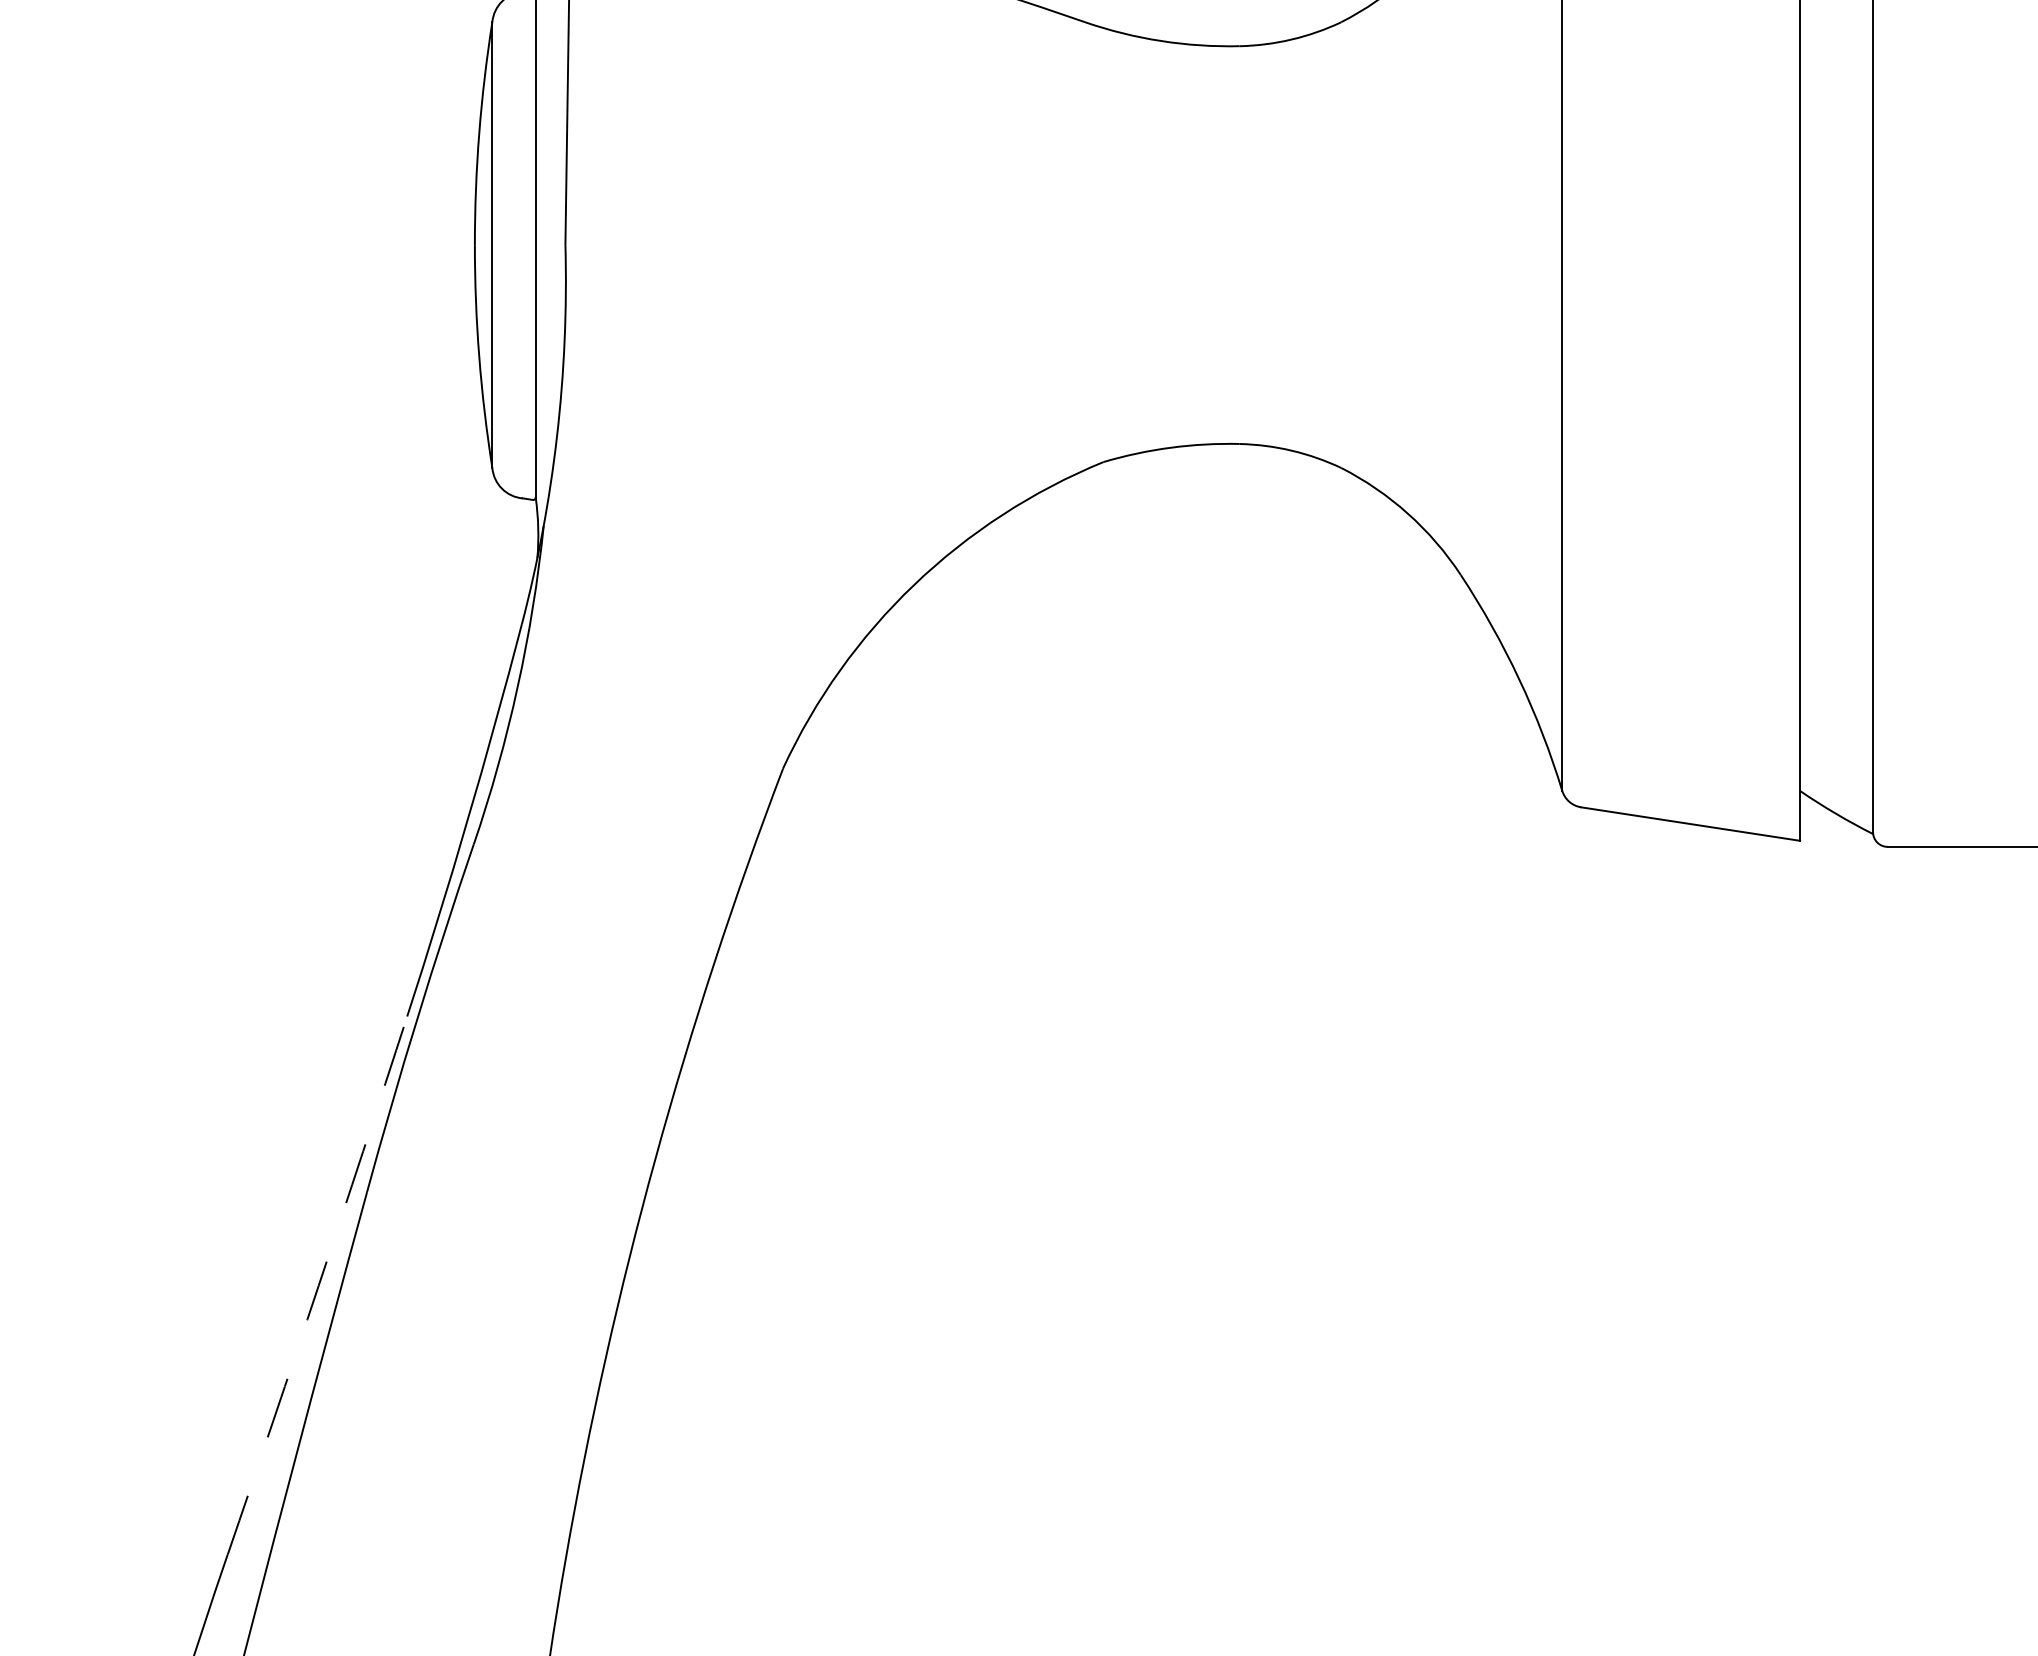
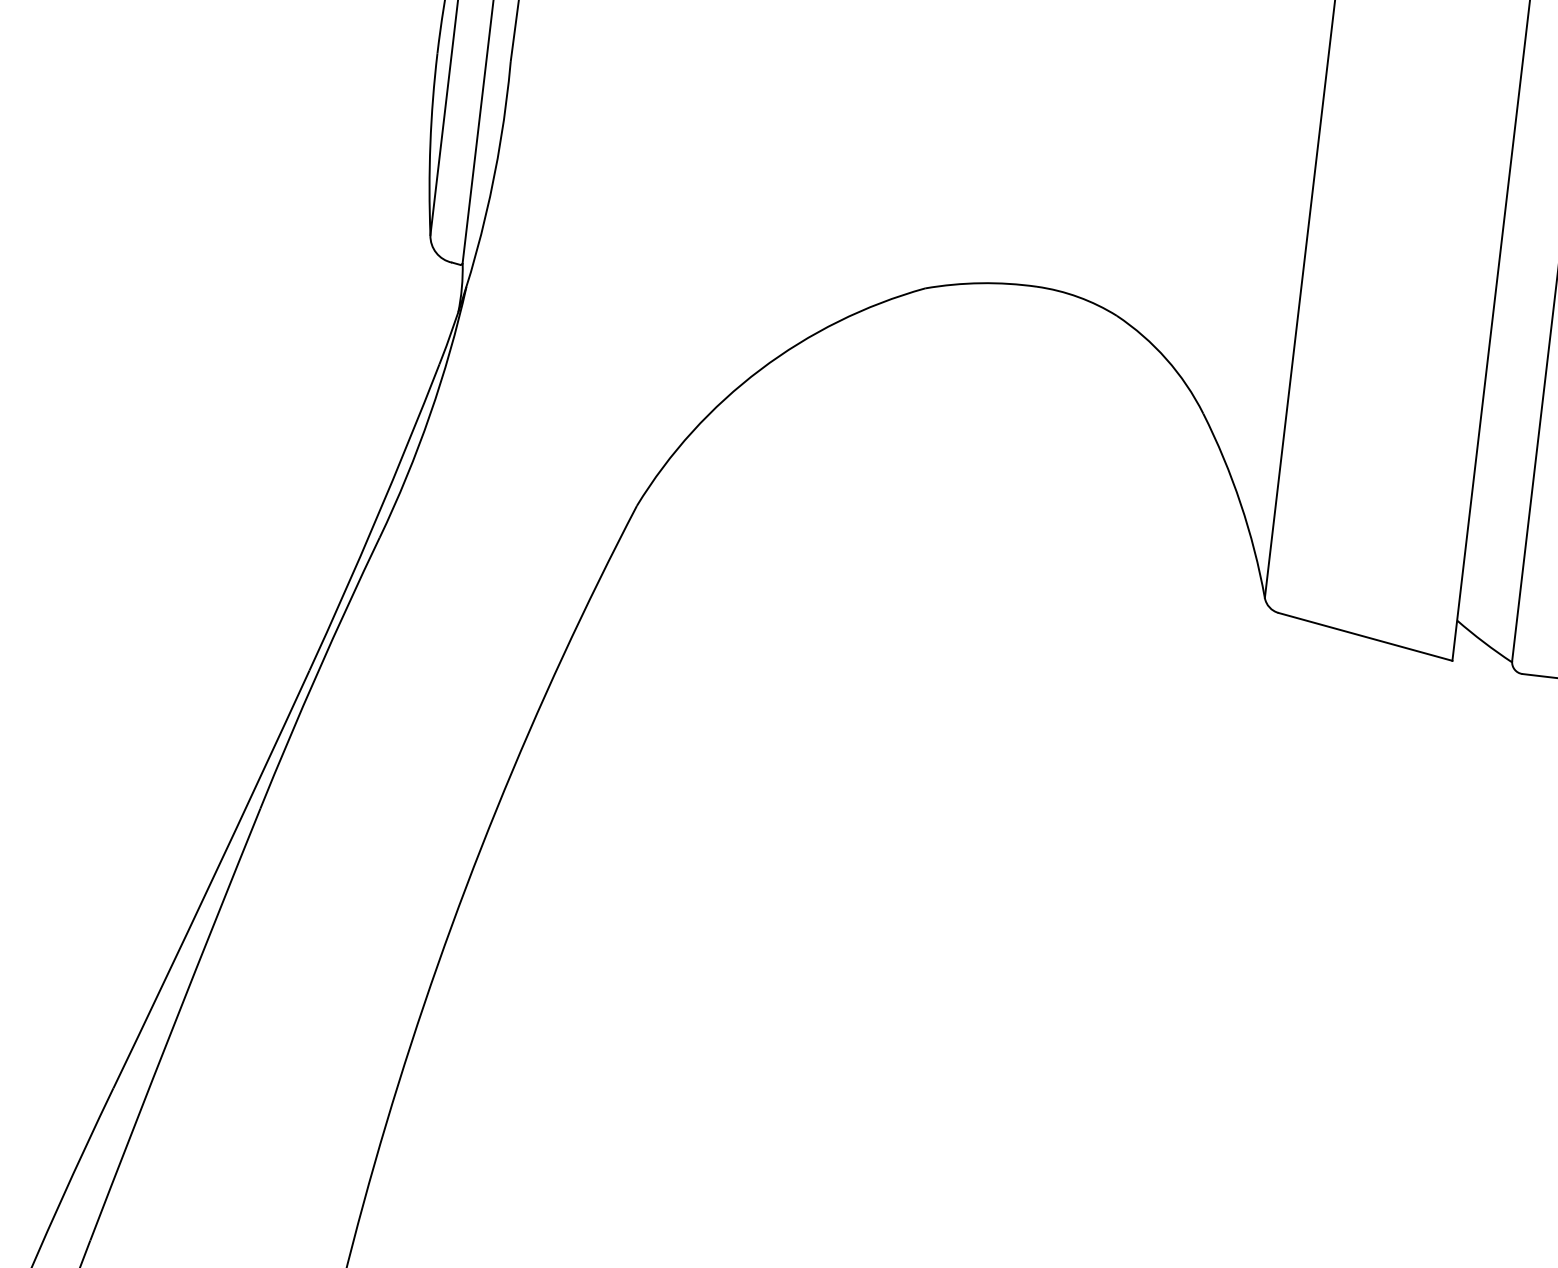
arc: (318, 1285) -> (212, 879), dashed -> solid

